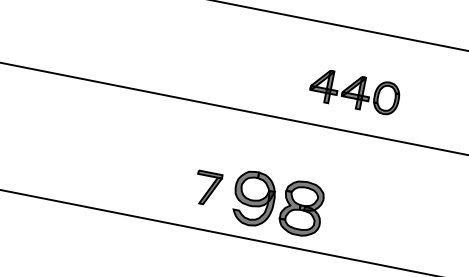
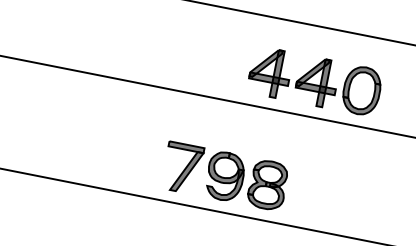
part: (354, 92) -> (314, 82), size x1.67
part: (210, 187) -> (186, 166), size x1.67

